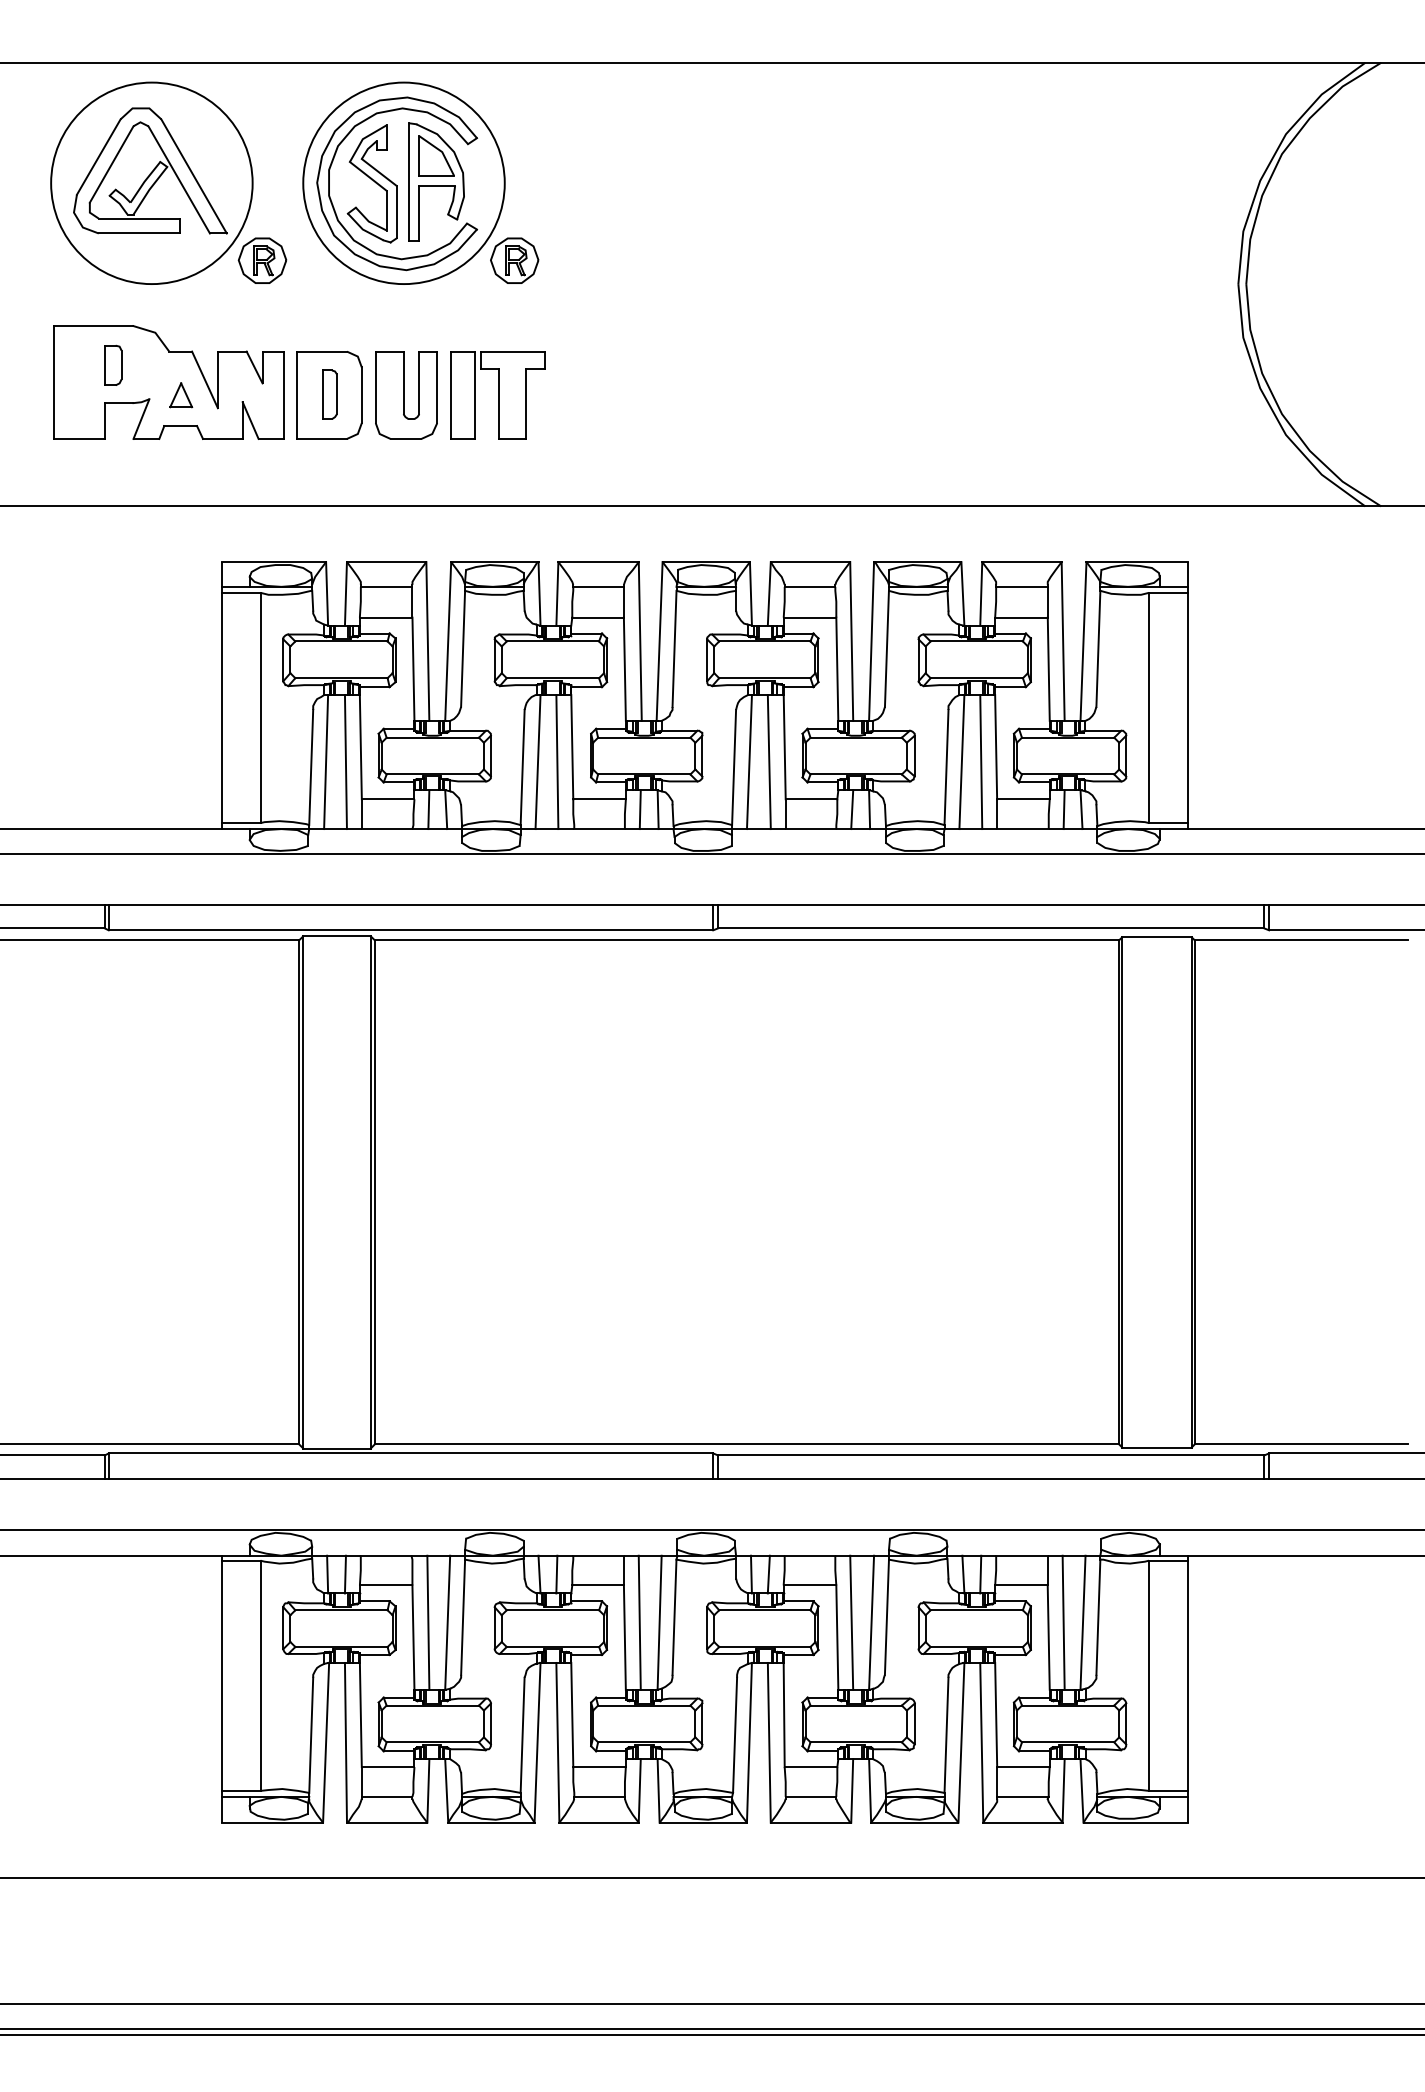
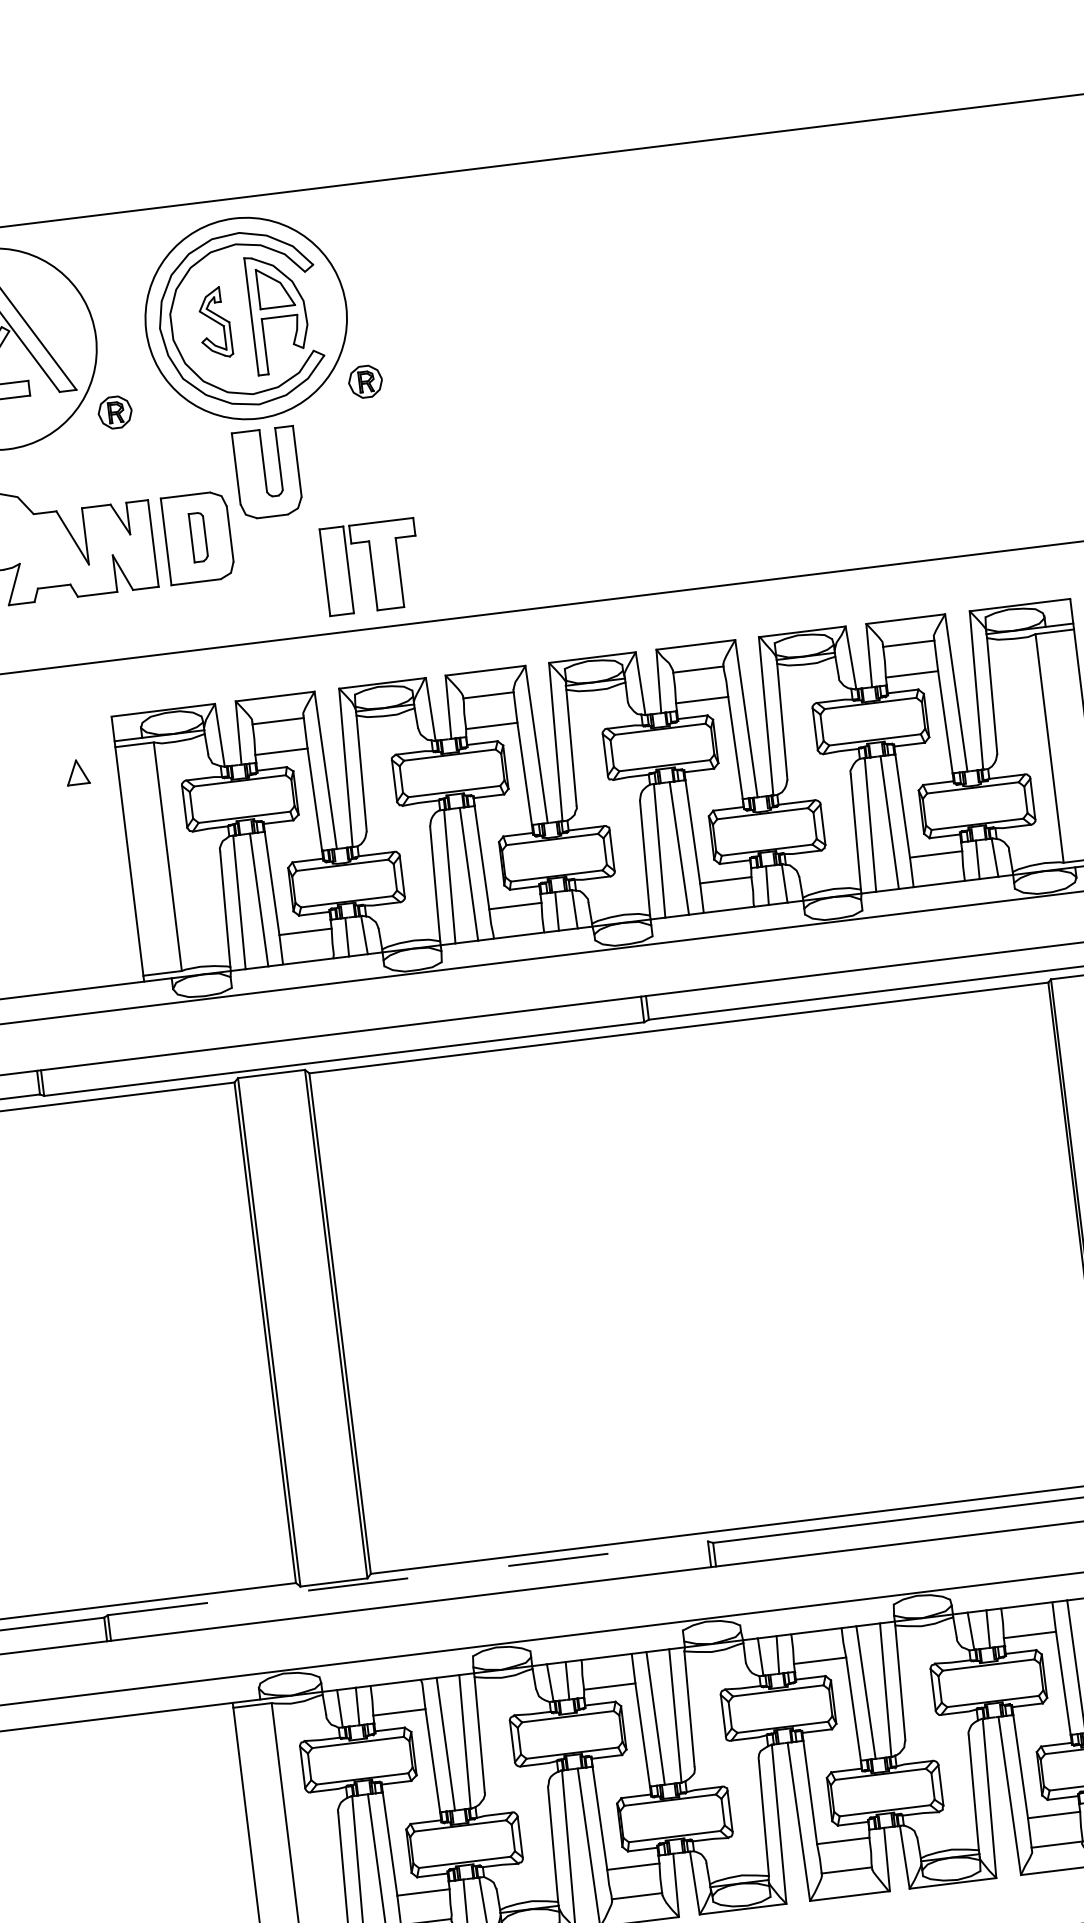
part: (371, 183) -> (213, 322), size x0.6
part: (262, 260) -> (115, 412), size x0.7
part: (514, 260) -> (365, 381), size x0.7
part: (181, 395) -> (77, 772), moved
part: (406, 395) -> (267, 473), moved
part: (497, 395) -> (370, 567), moved
line: (411, 1453) -> (408, 1578), solid -> dashed

